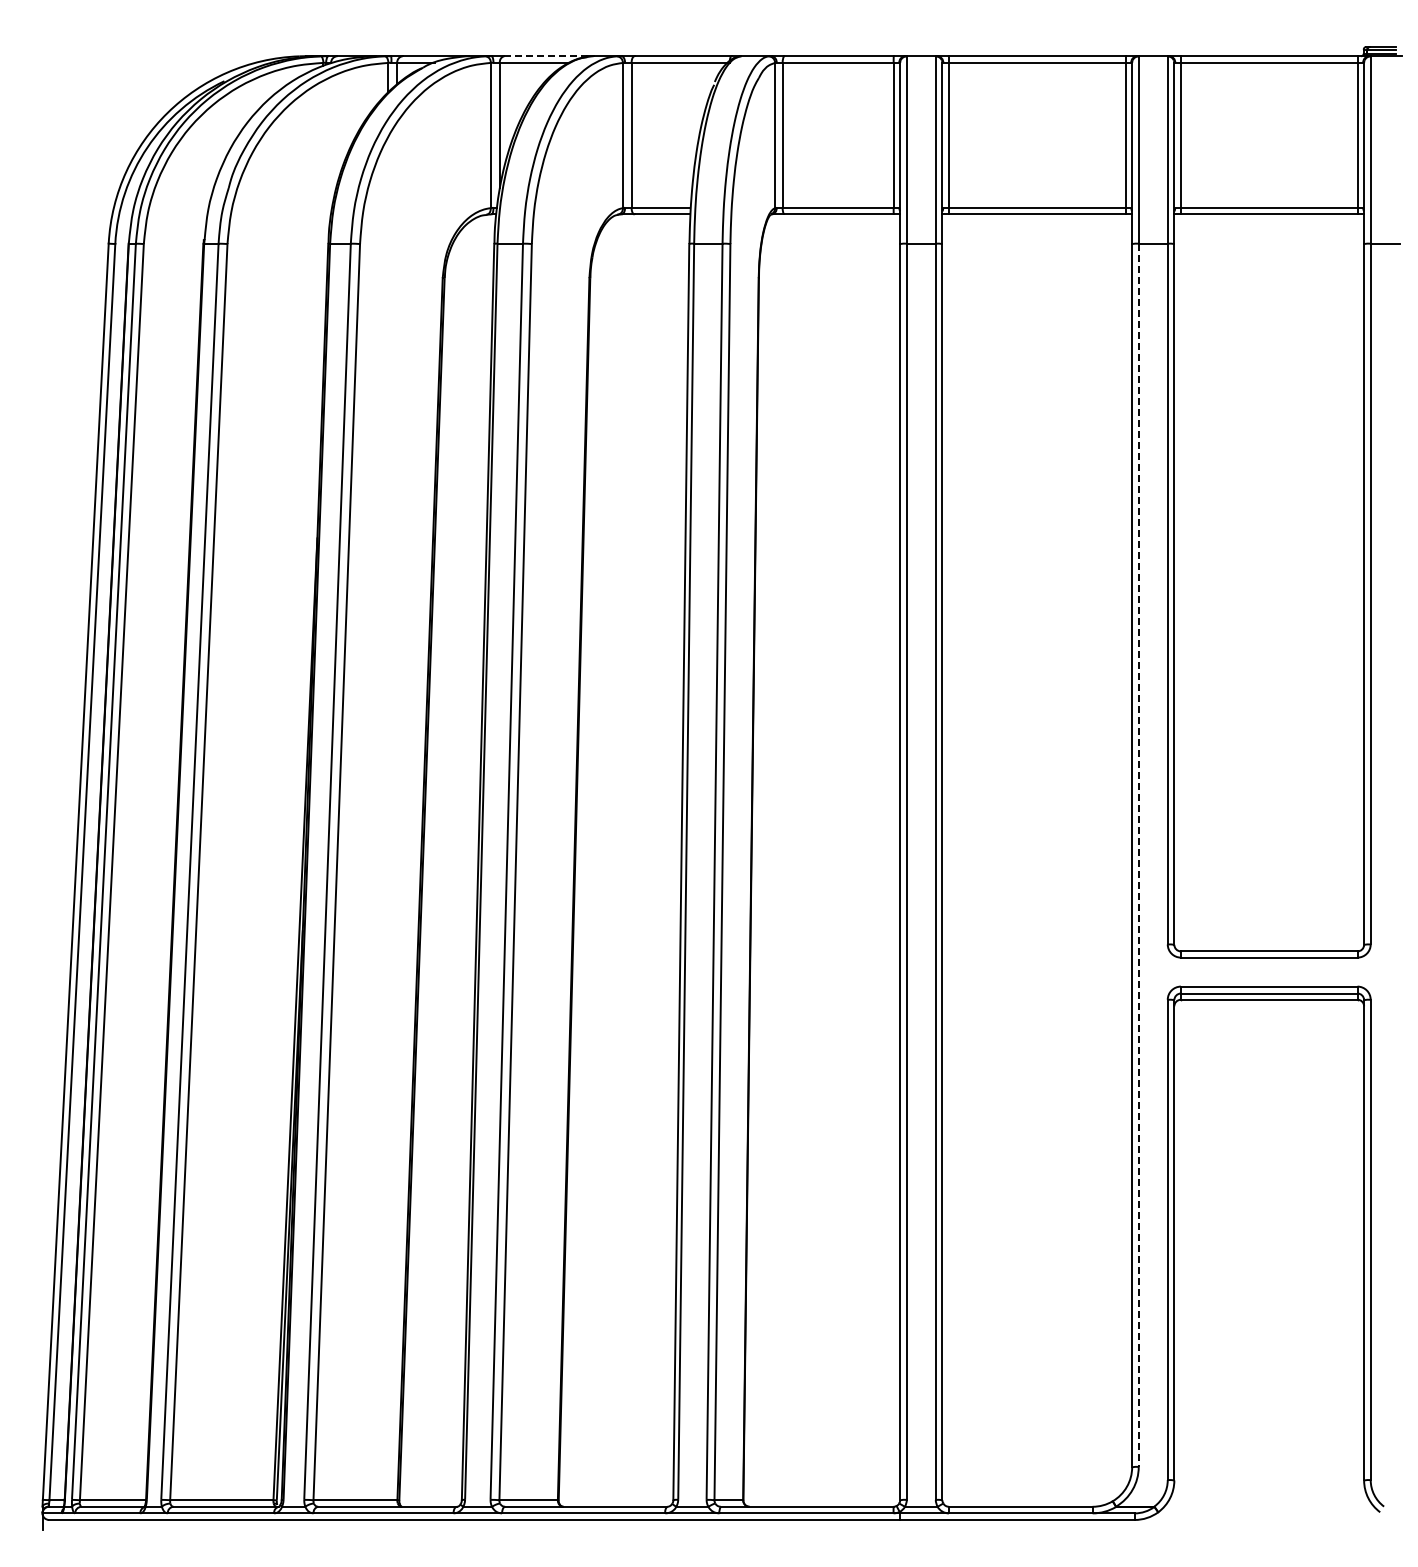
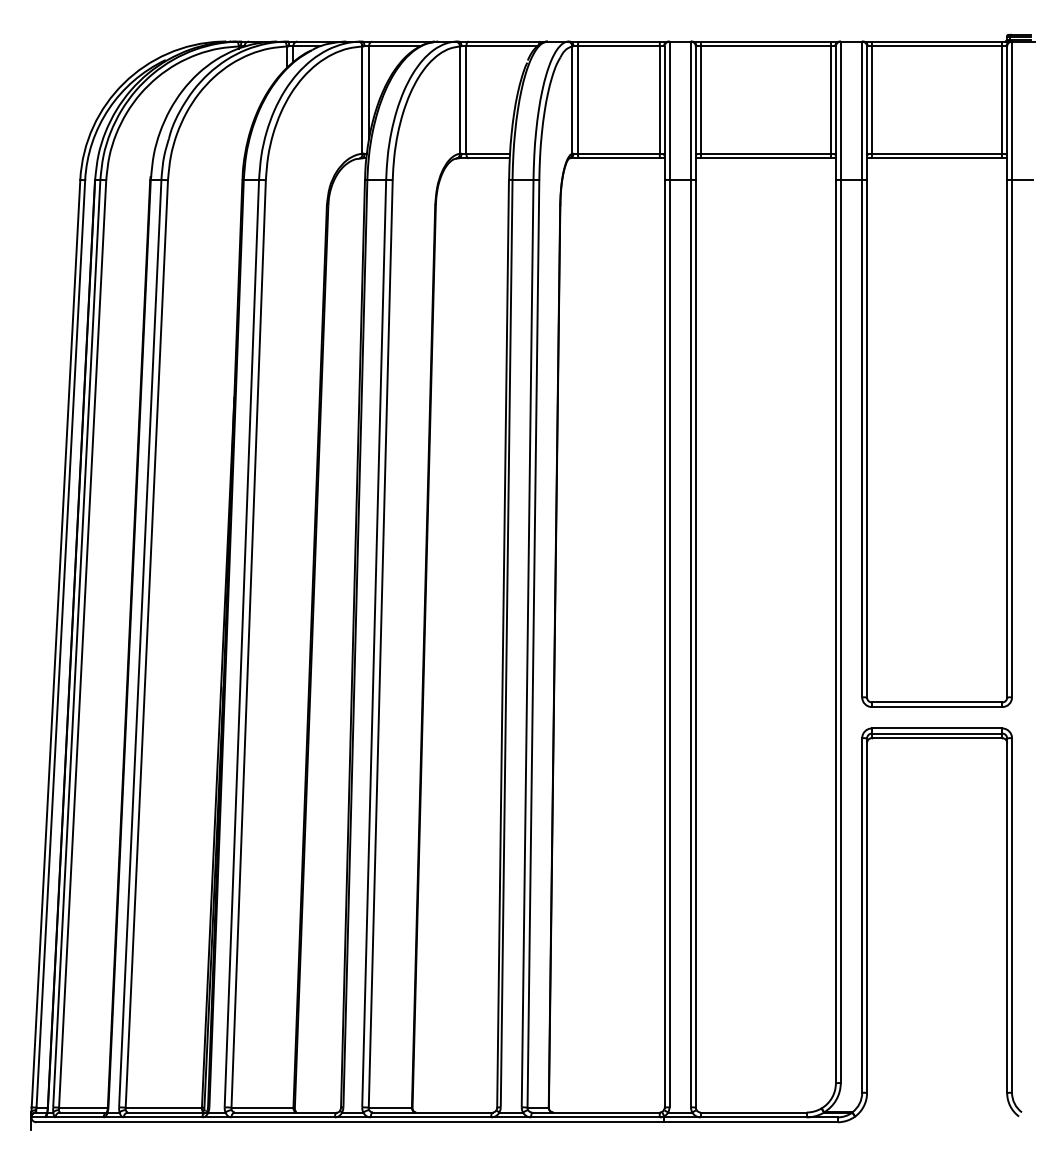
line: (545, 56) -> (402, 41), dashed -> solid
line: (1138, 855) -> (840, 631), dashed -> solid

